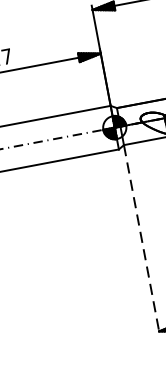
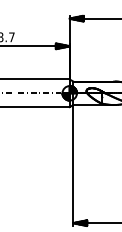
line: (142, 240) -> (73, 165), dashed -> solid

